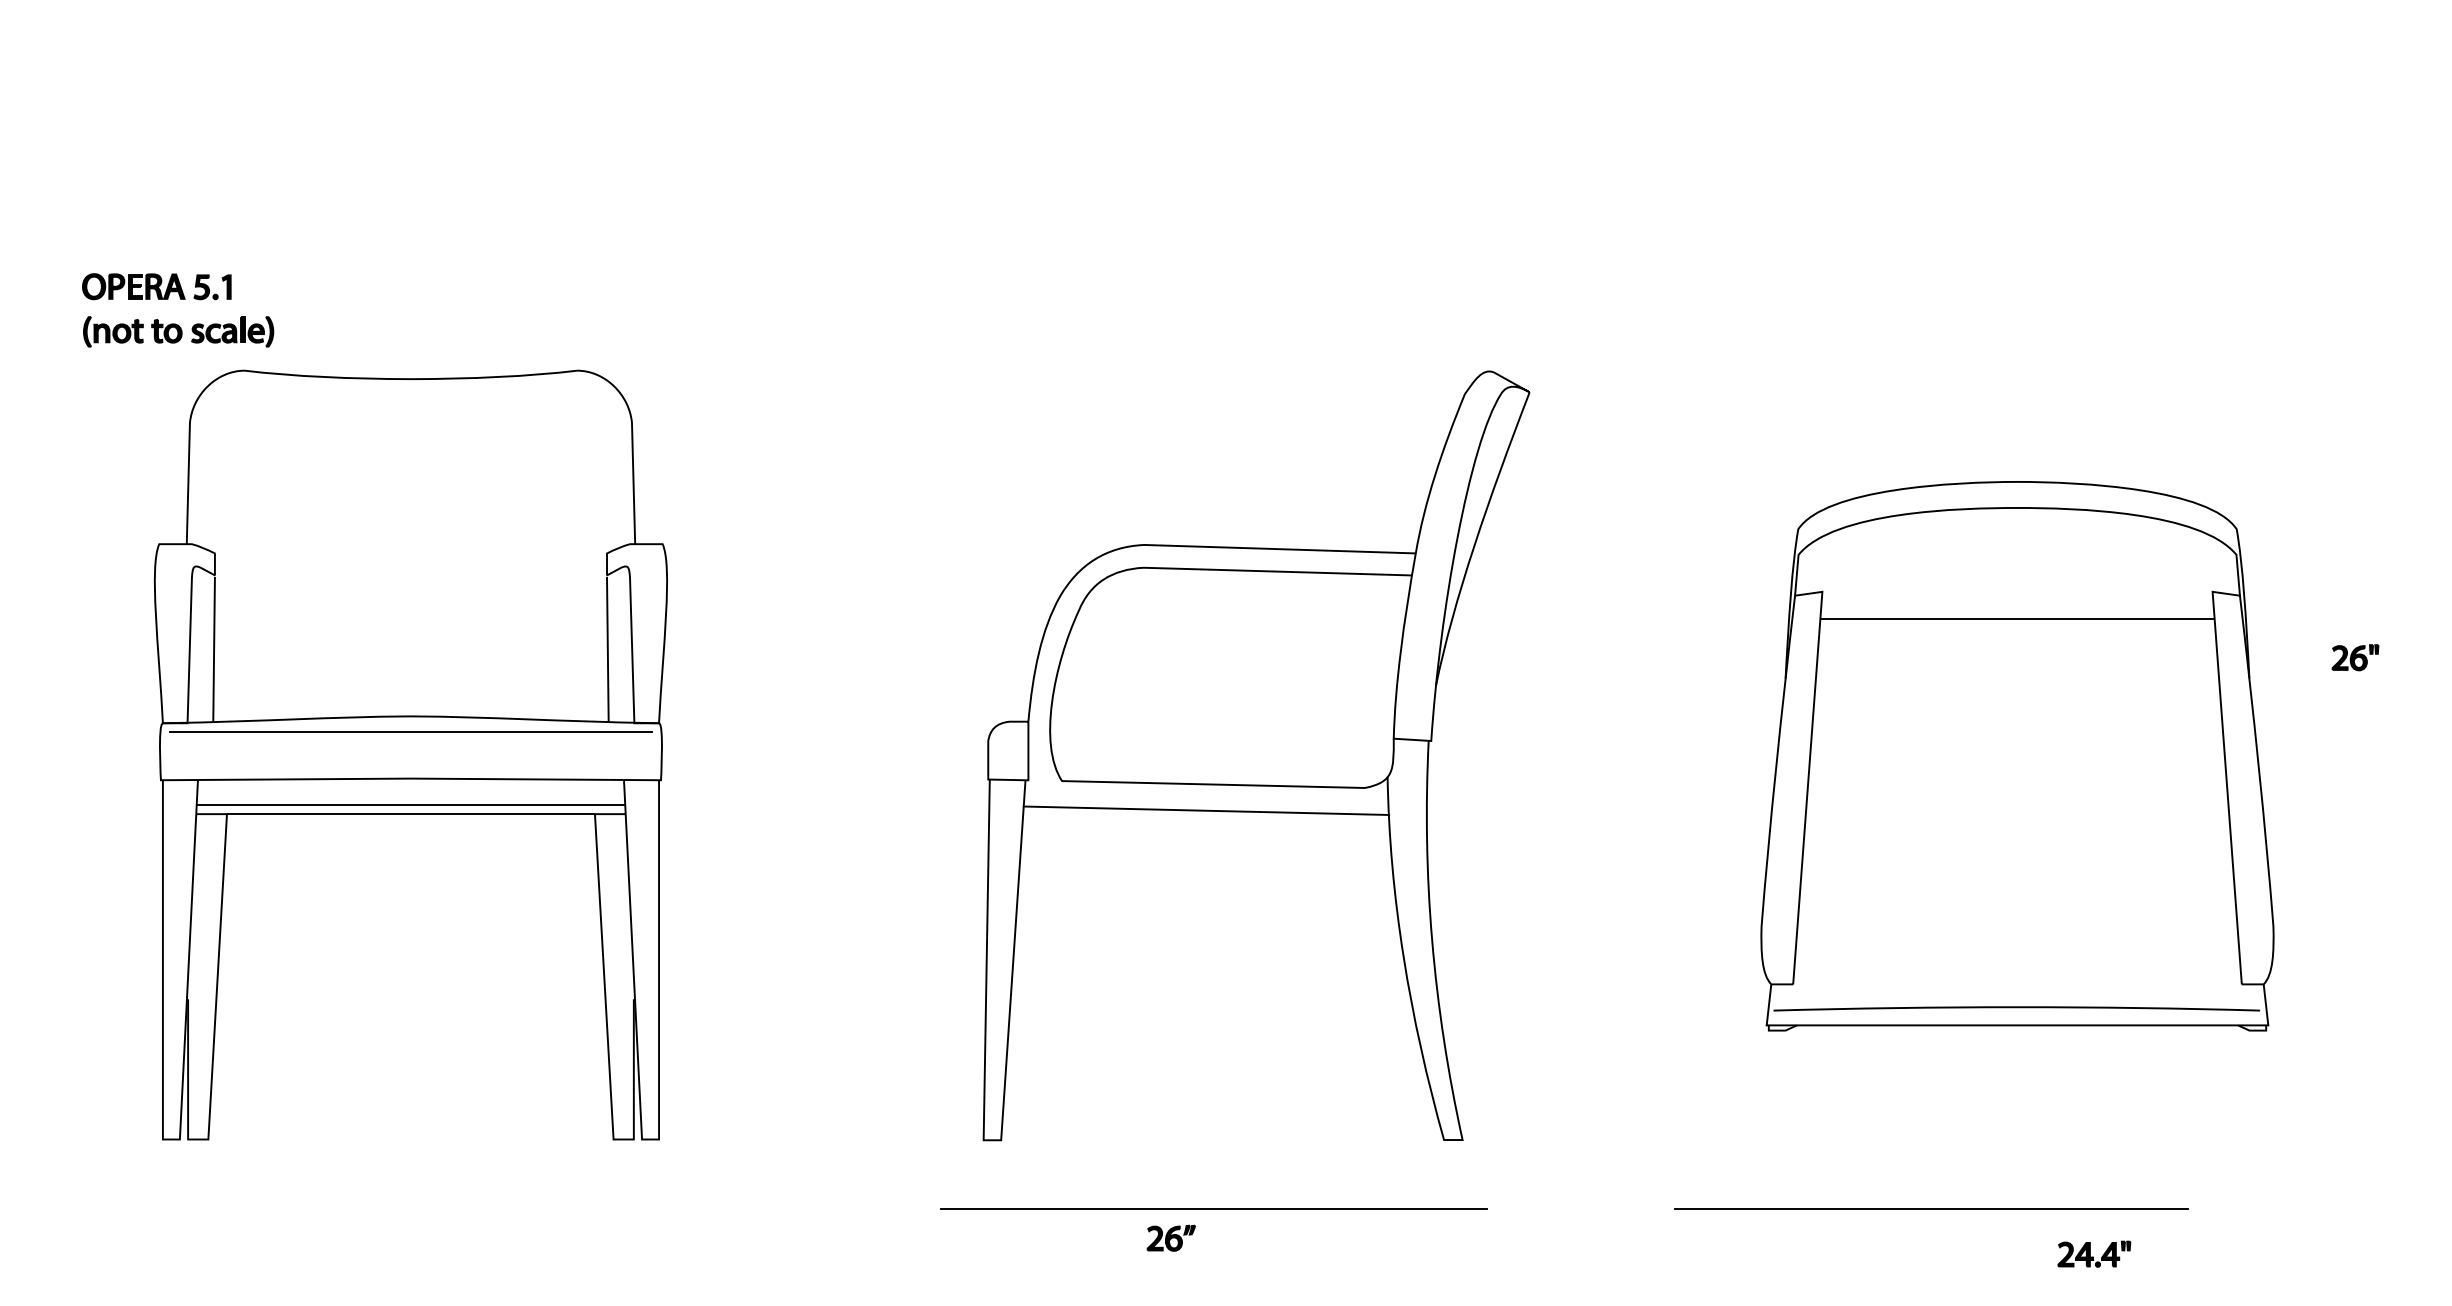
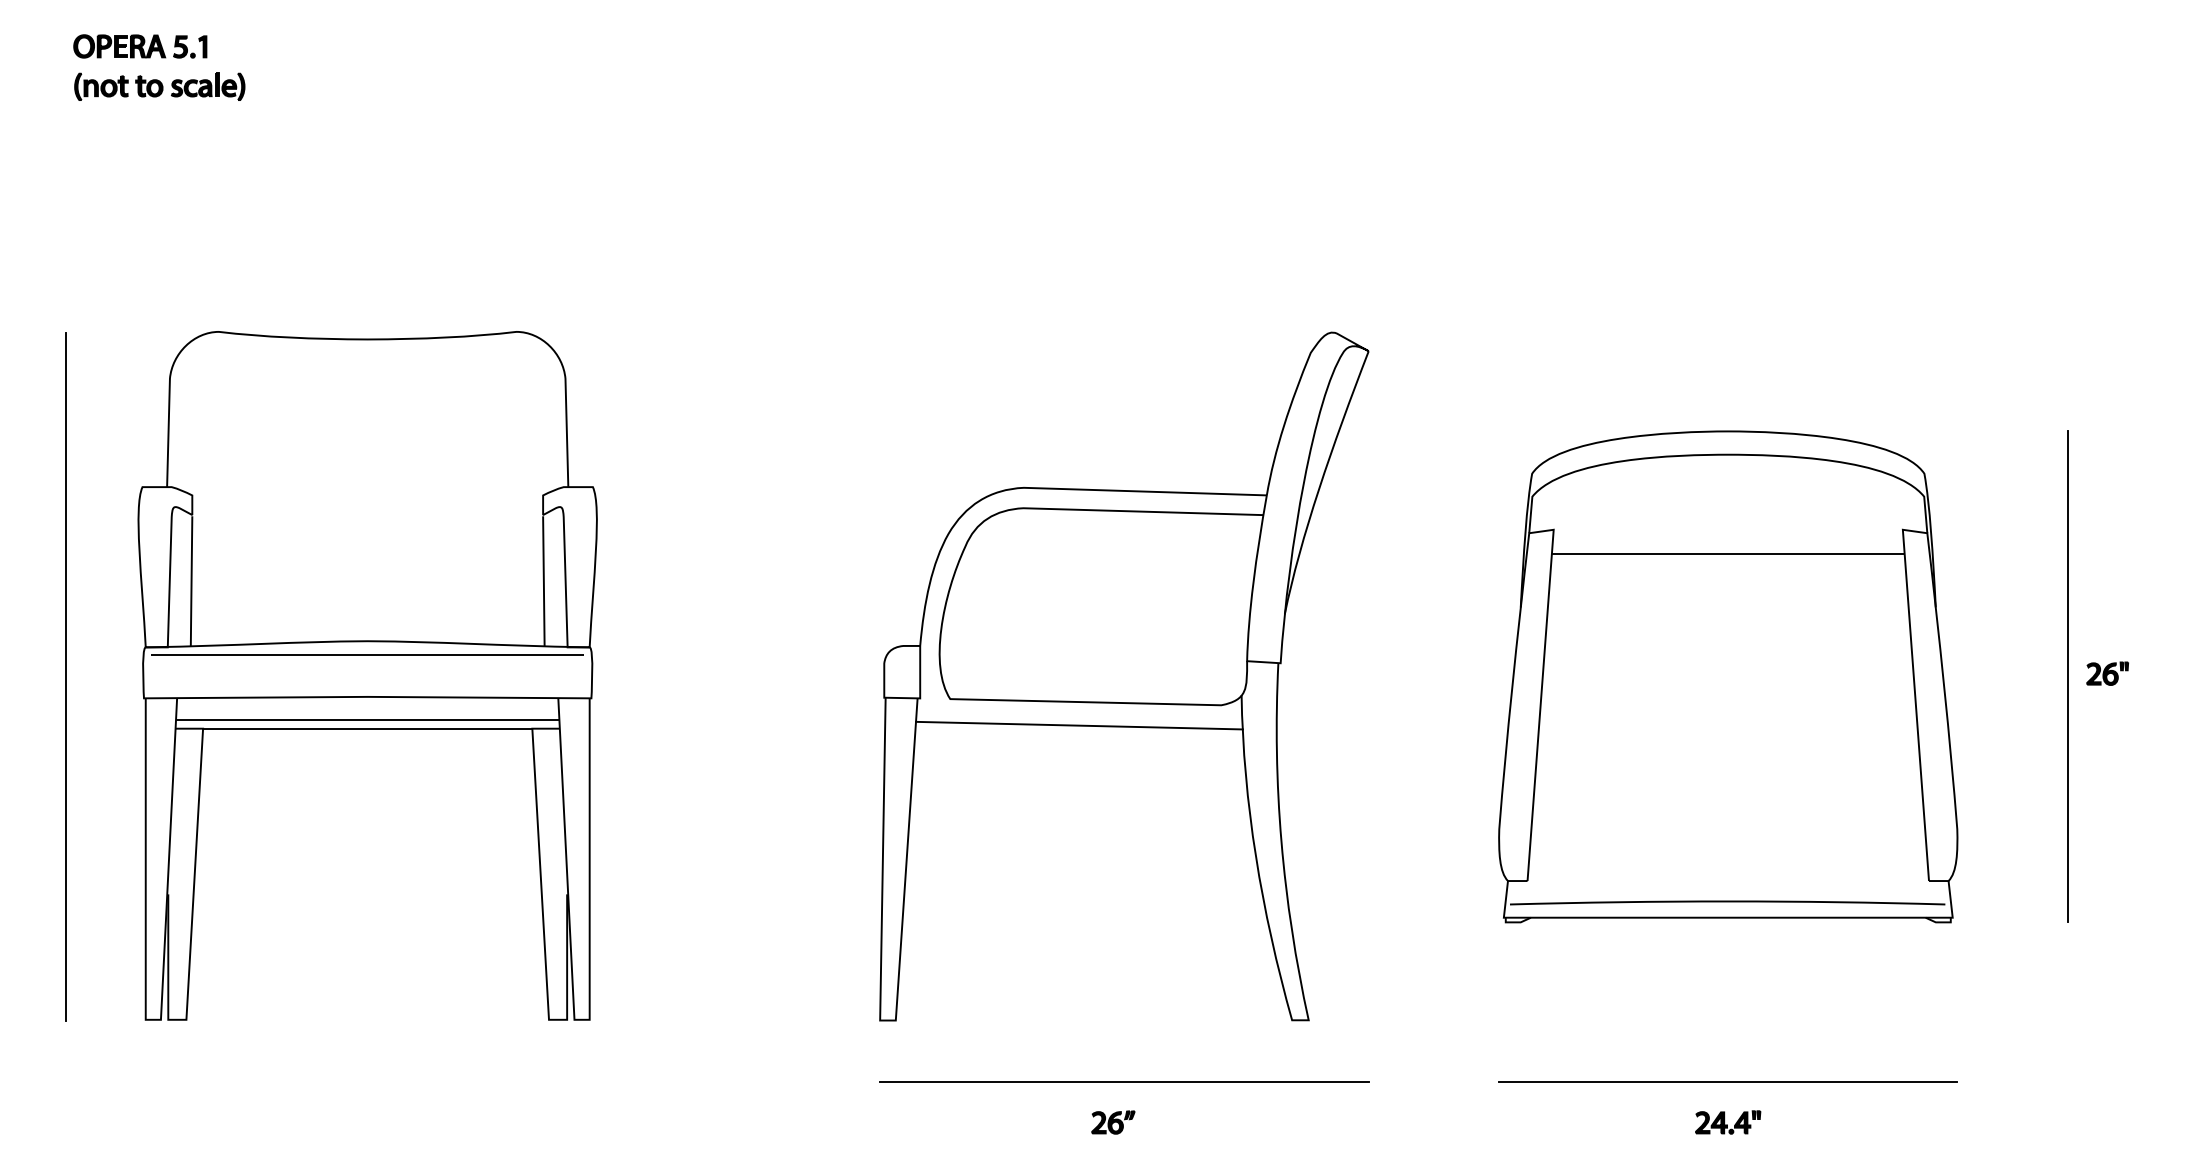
part: (180, 299) -> (161, 57), moved
part: (2355, 657) -> (2107, 673), moved
line: (73, 755) -> (65, 676), added
line: (2311, 755) -> (2068, 676), added
part: (2017, 756) -> (1728, 677), moved
line: (1213, 1208) -> (1124, 1081), moved
part: (1170, 1237) -> (1112, 1121), moved
part: (2094, 1253) -> (1728, 1121), moved

